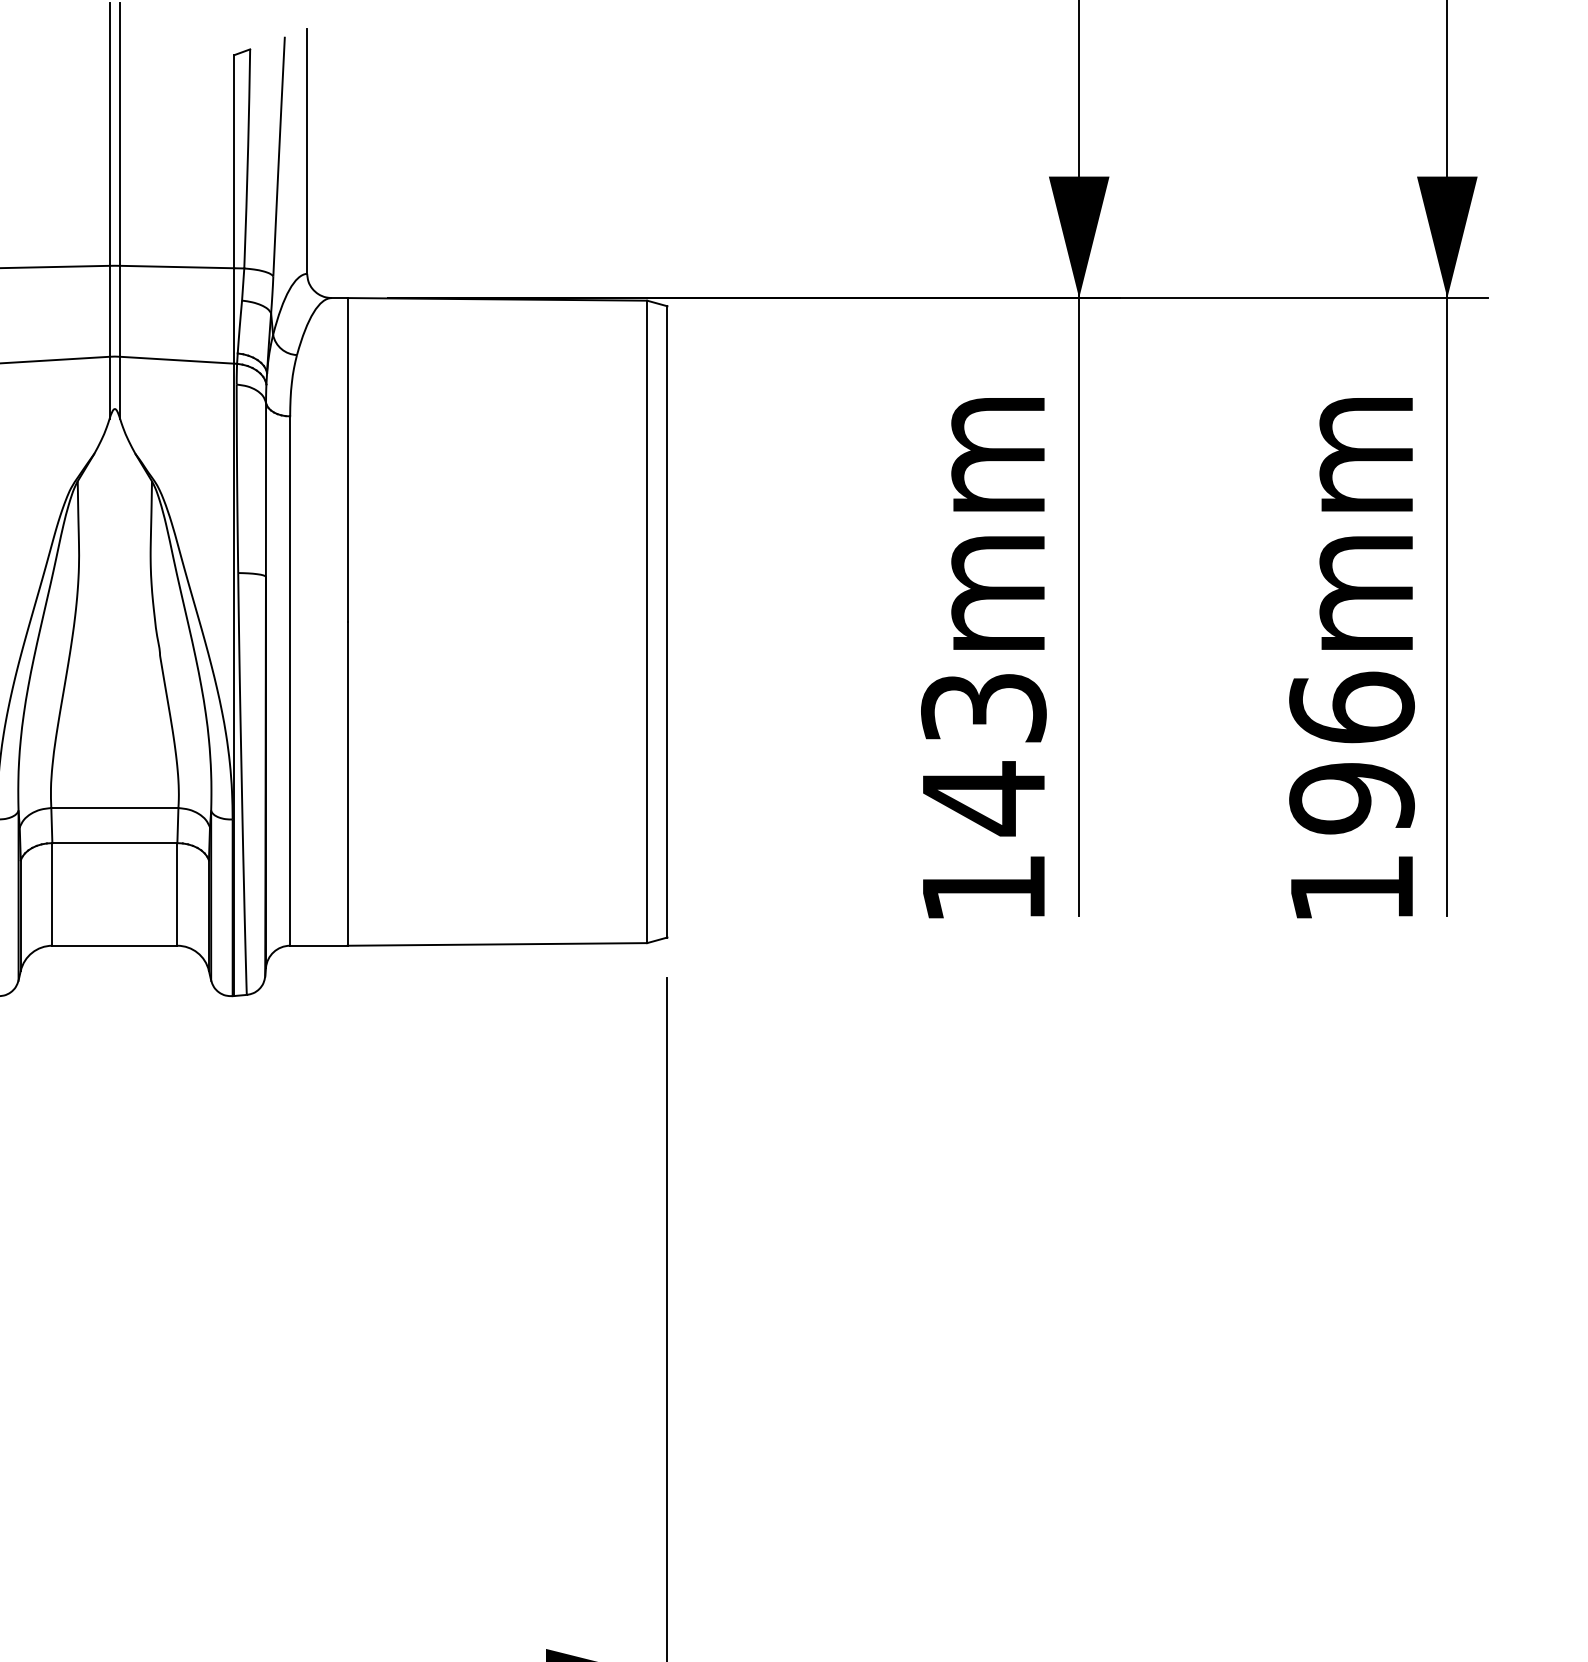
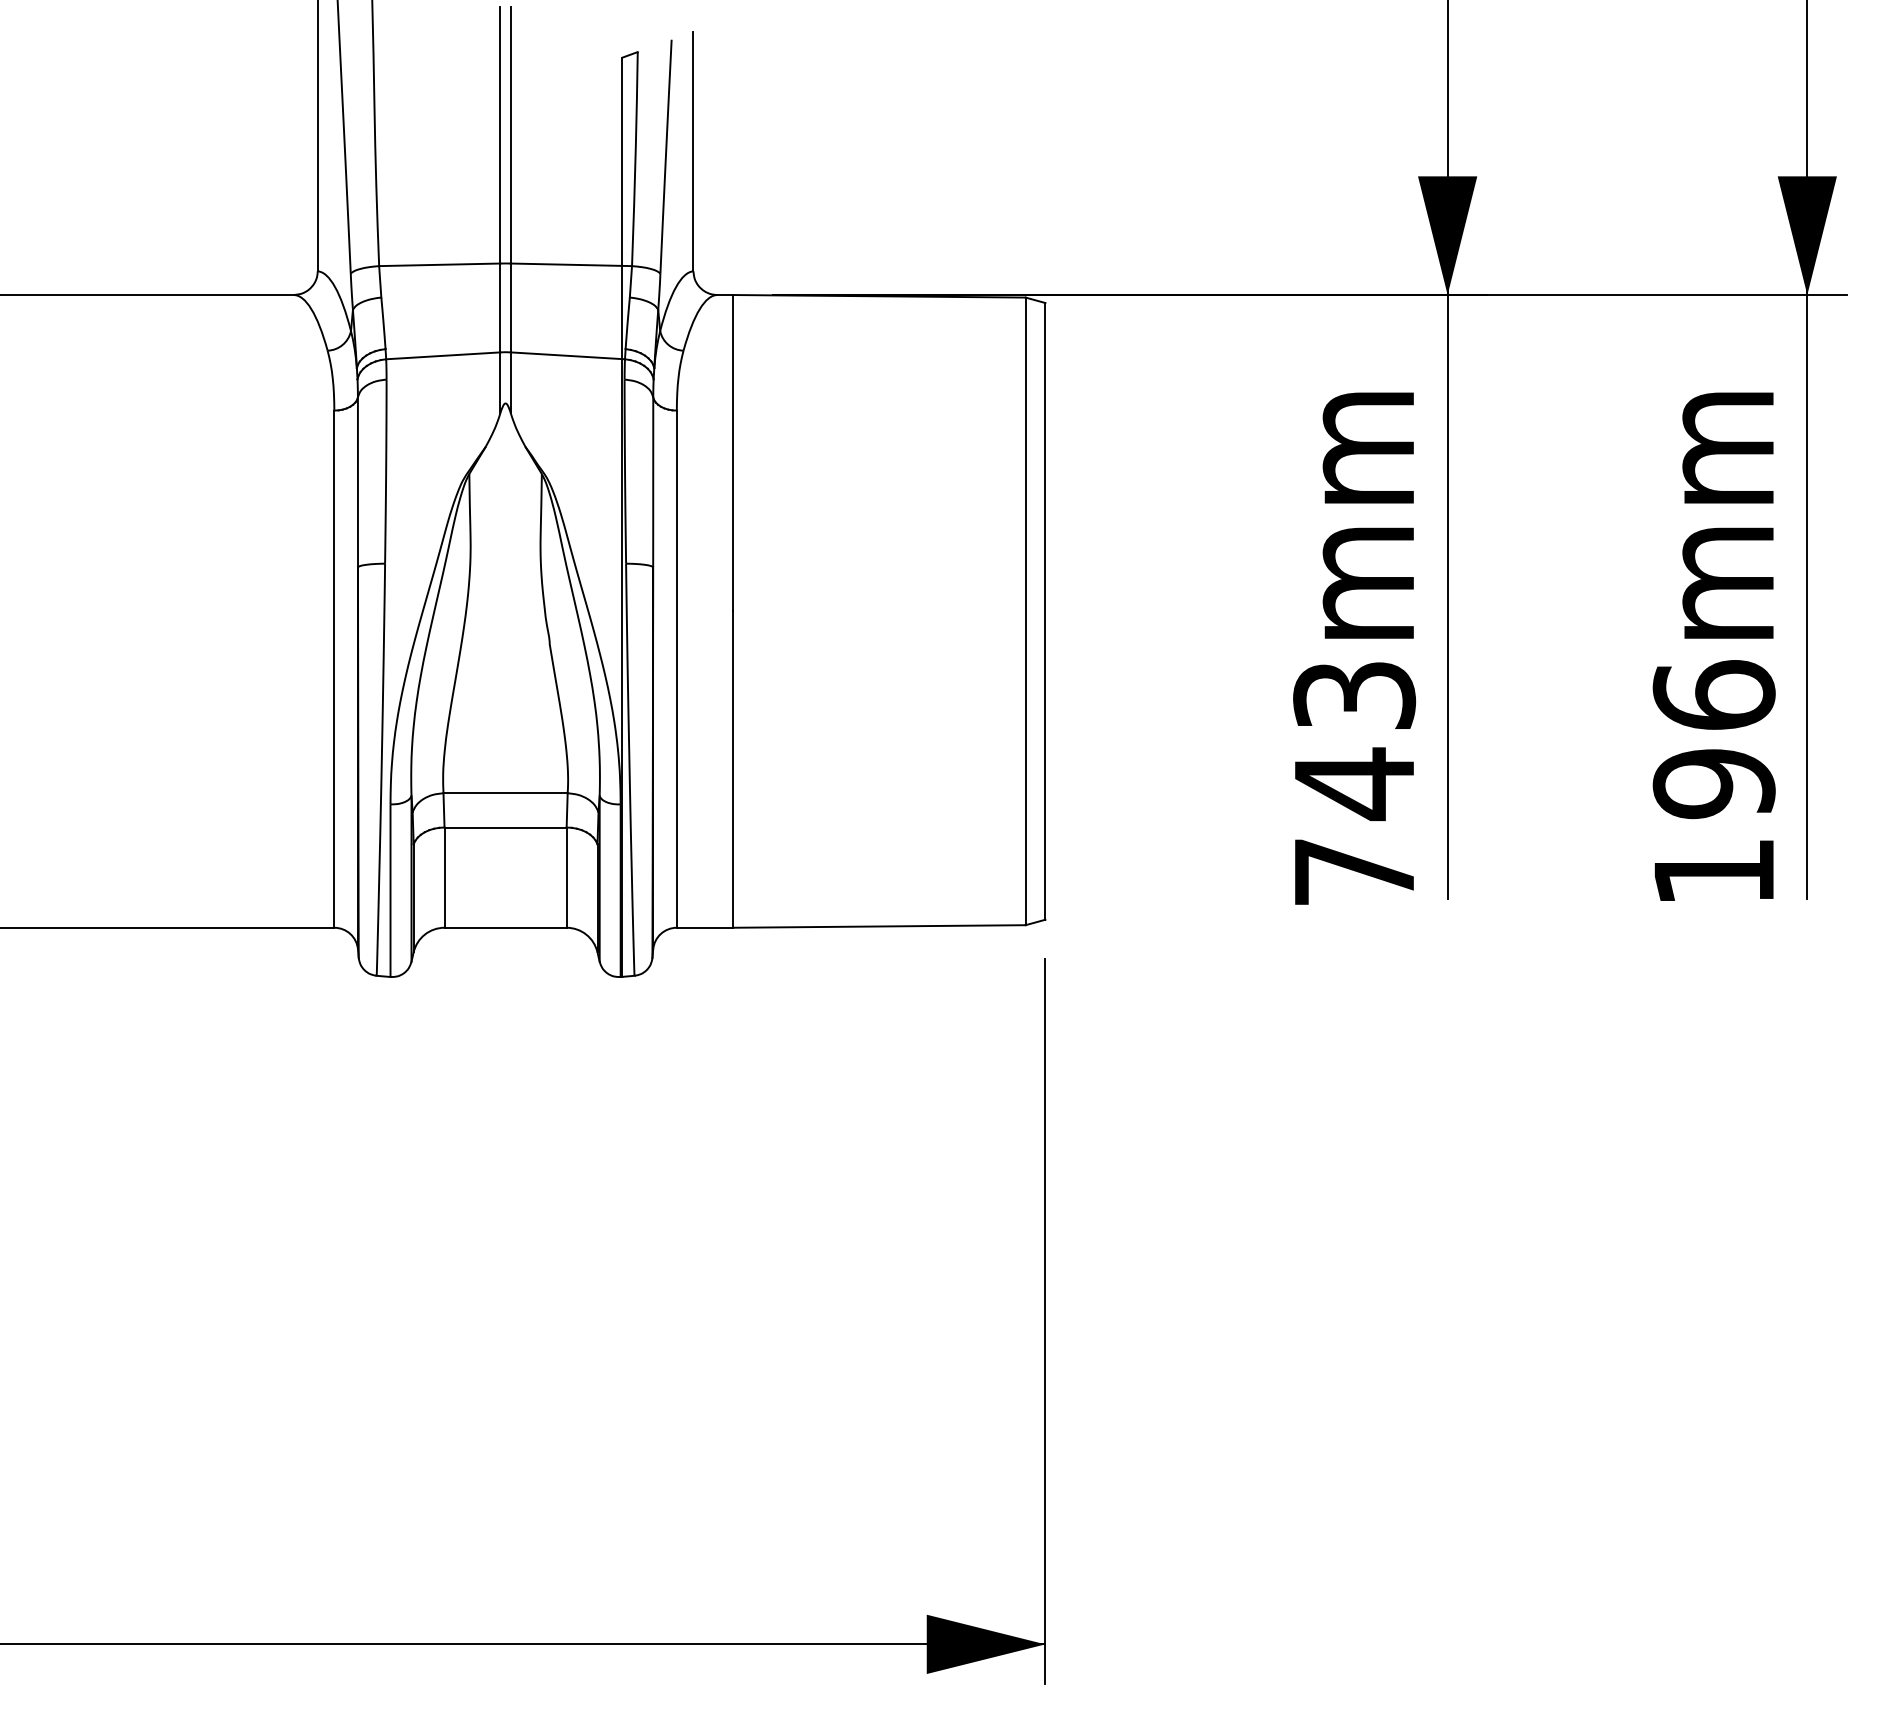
text: (983, 888) -> (1354, 871), 143mm -> 743mm

